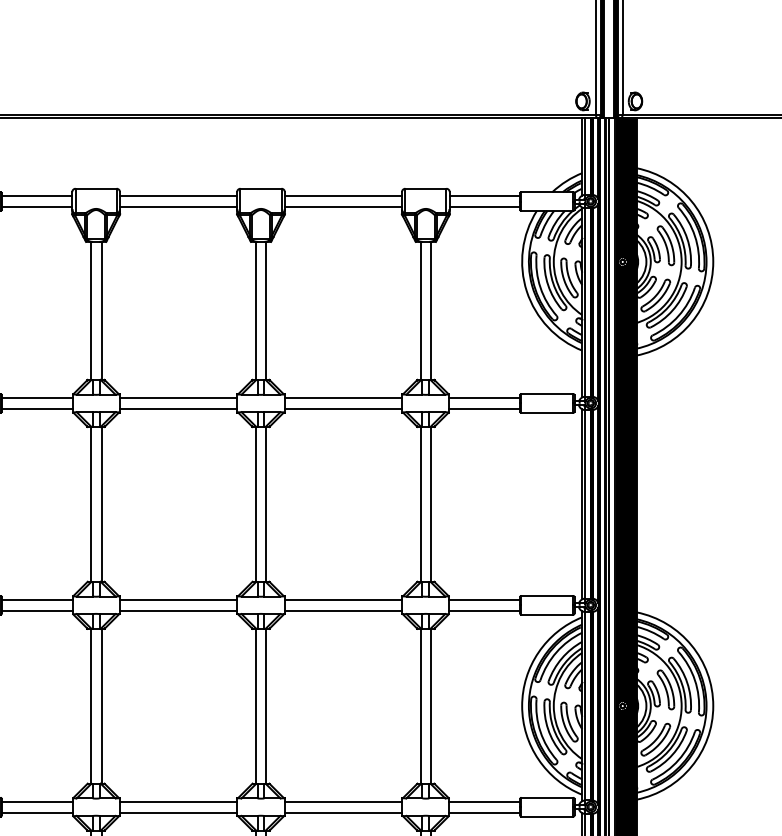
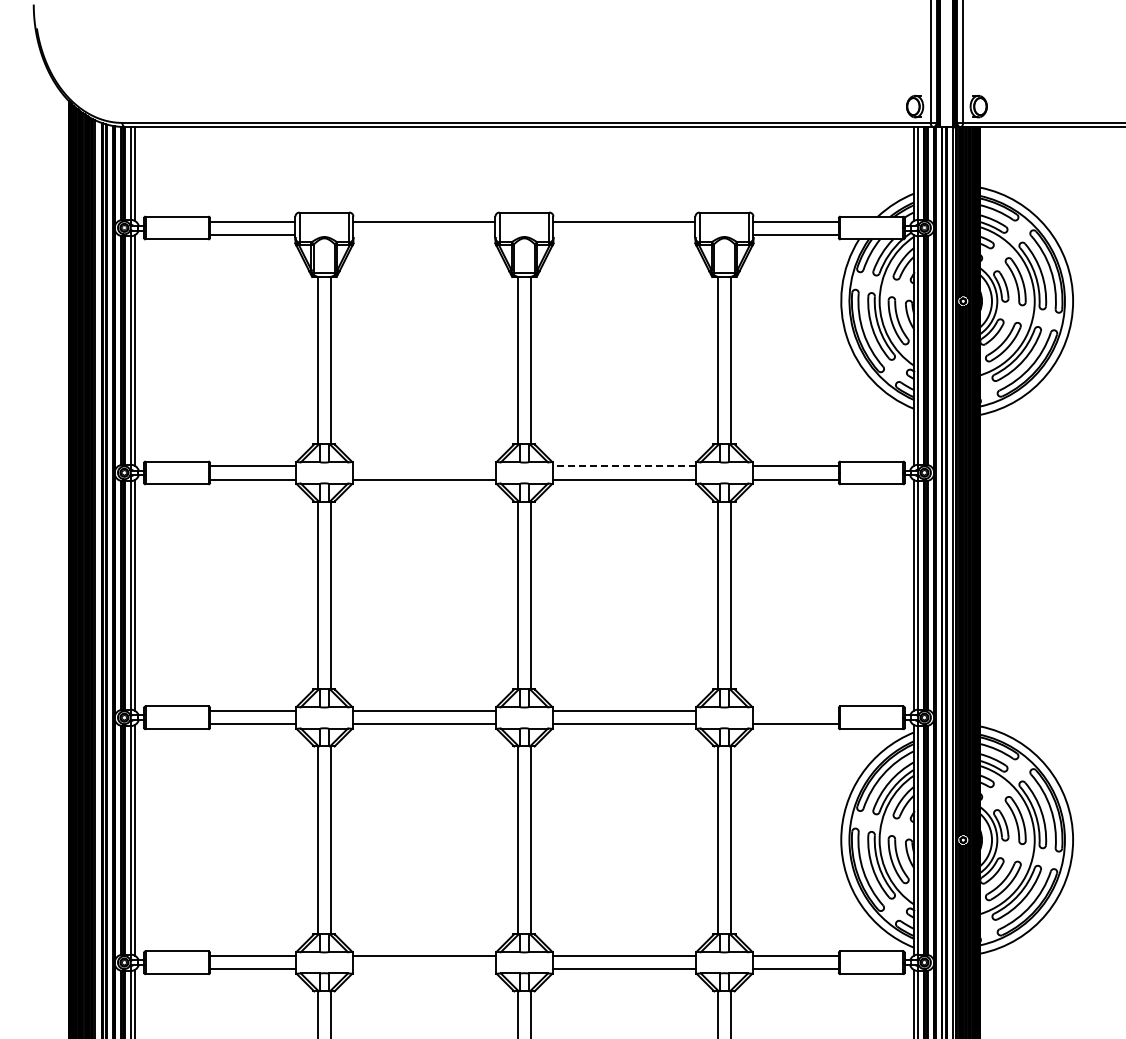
line: (178, 206) -> (424, 234), removed
line: (343, 206) -> (624, 234), removed
line: (178, 398) -> (424, 466), removed
line: (342, 398) -> (623, 466), solid -> dashed
line: (484, 600) -> (795, 711), removed
line: (178, 812) -> (424, 969), removed

